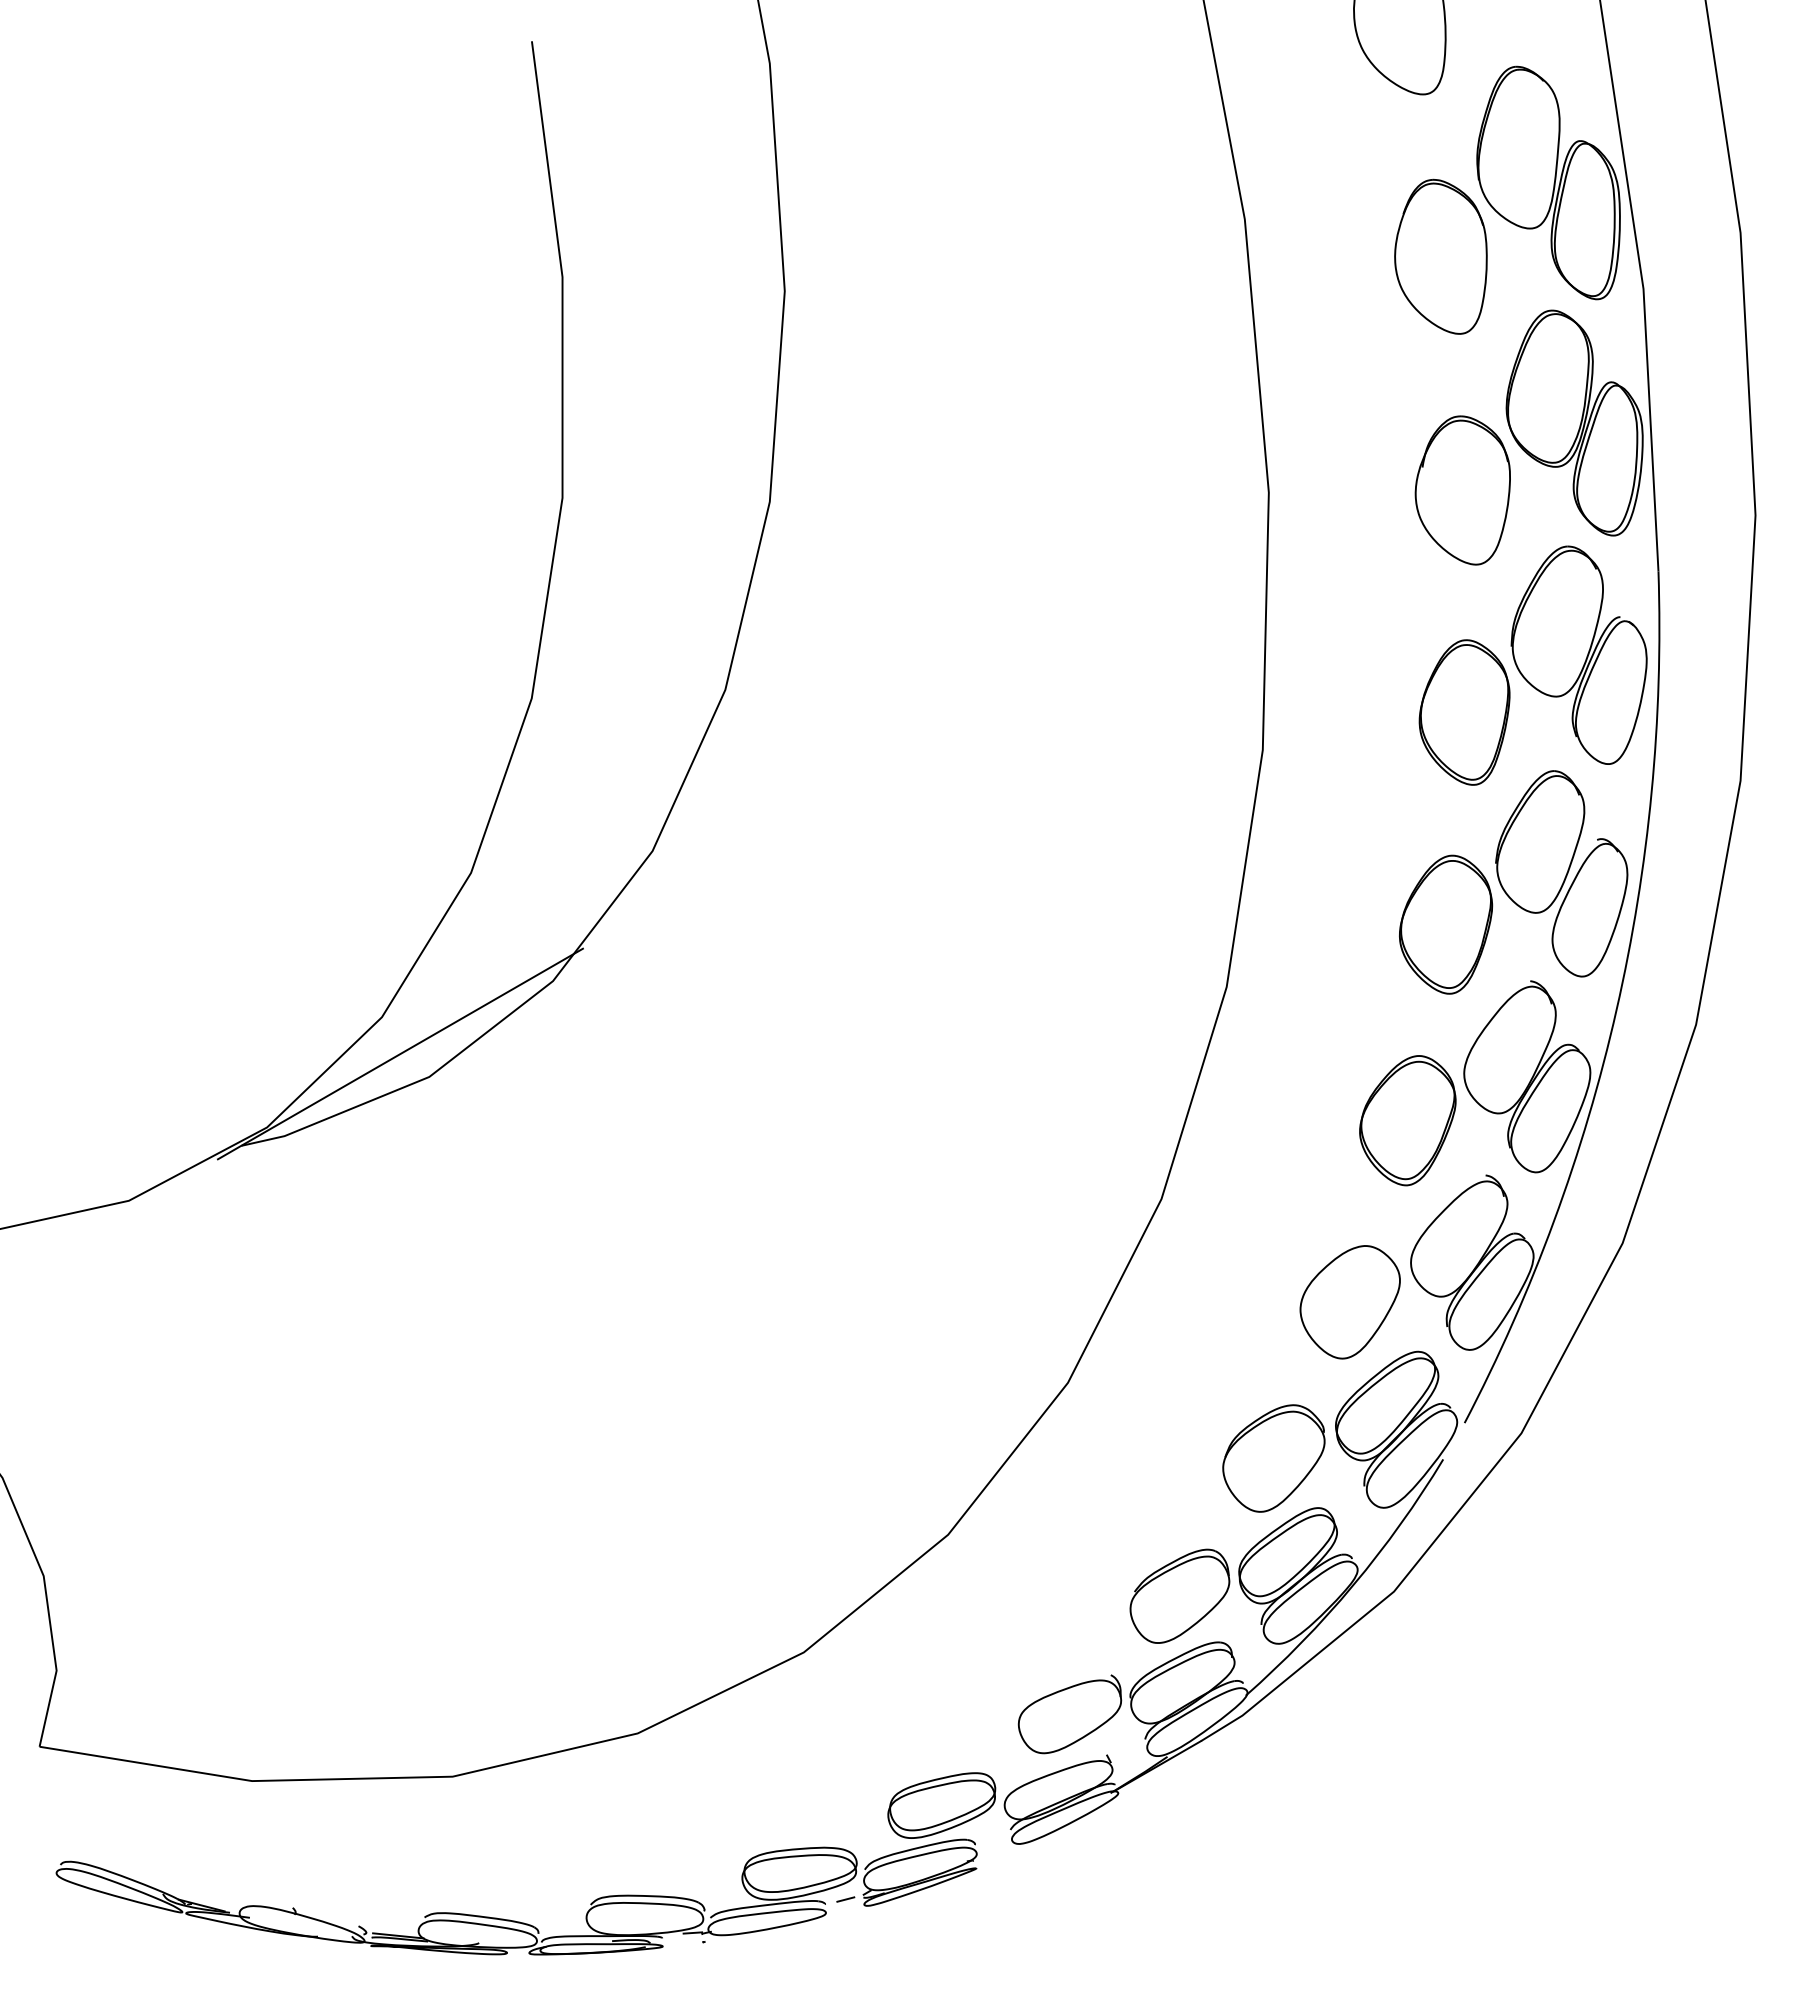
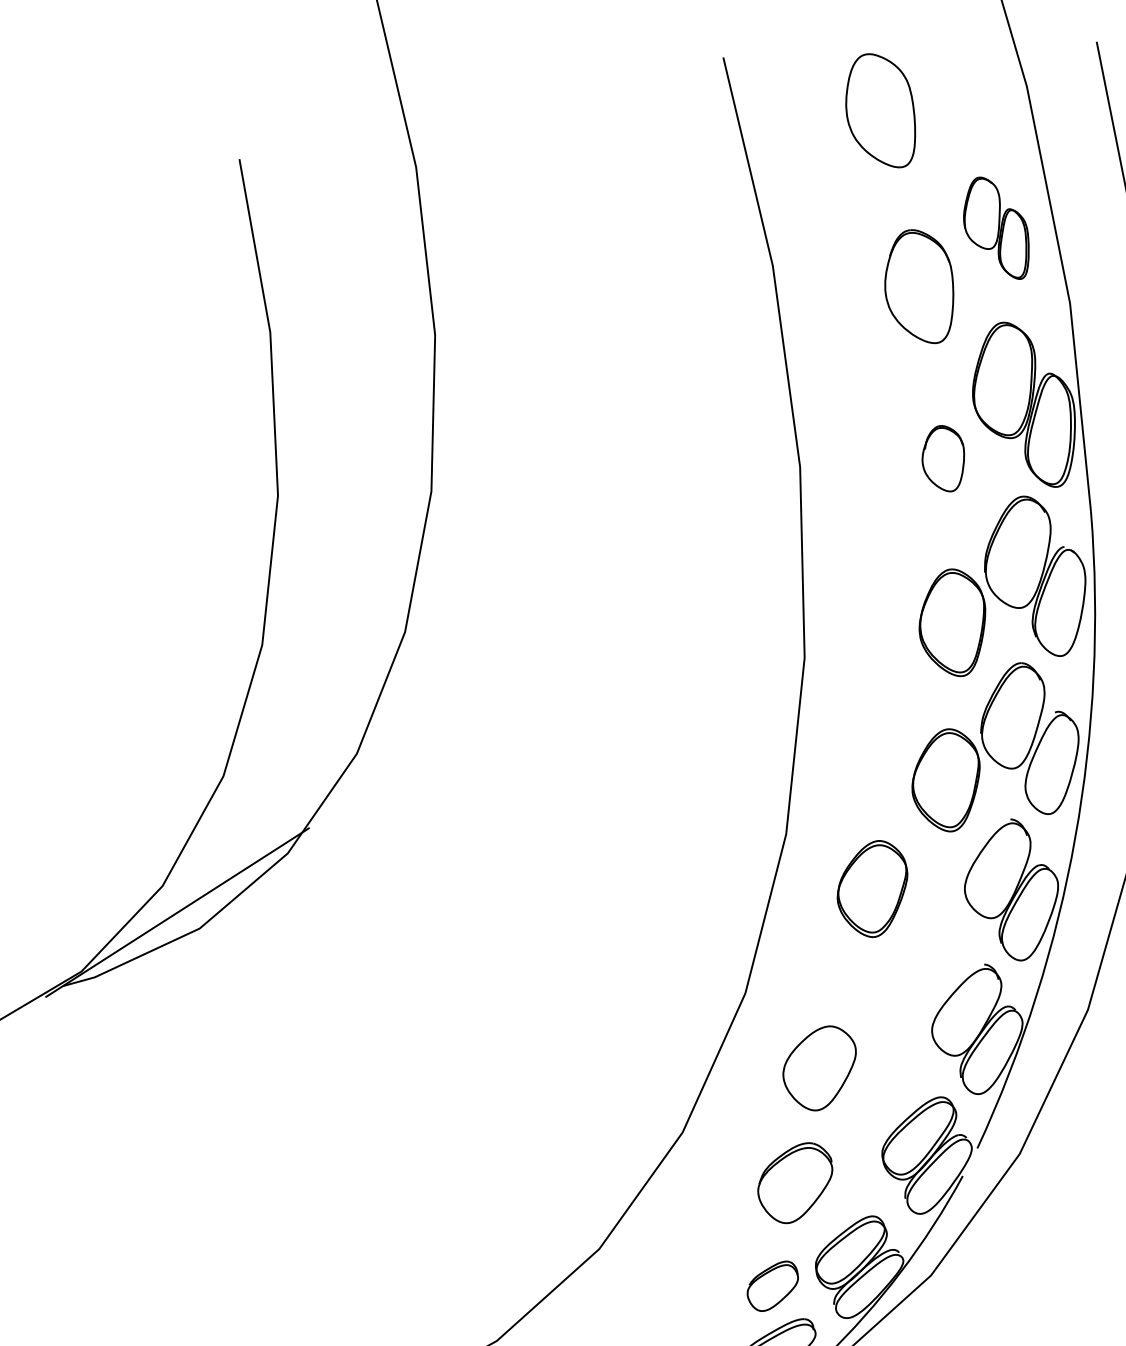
part: (1548, 182) -> (996, 228), size x0.6
part: (1462, 490) -> (943, 458), size x0.6
part: (1407, 1120) -> (872, 889), moved
part: (1349, 1302) -> (819, 1068), moved
part: (1273, 1458) -> (795, 1183), moved
part: (1179, 1595) -> (772, 1285), size x0.7

